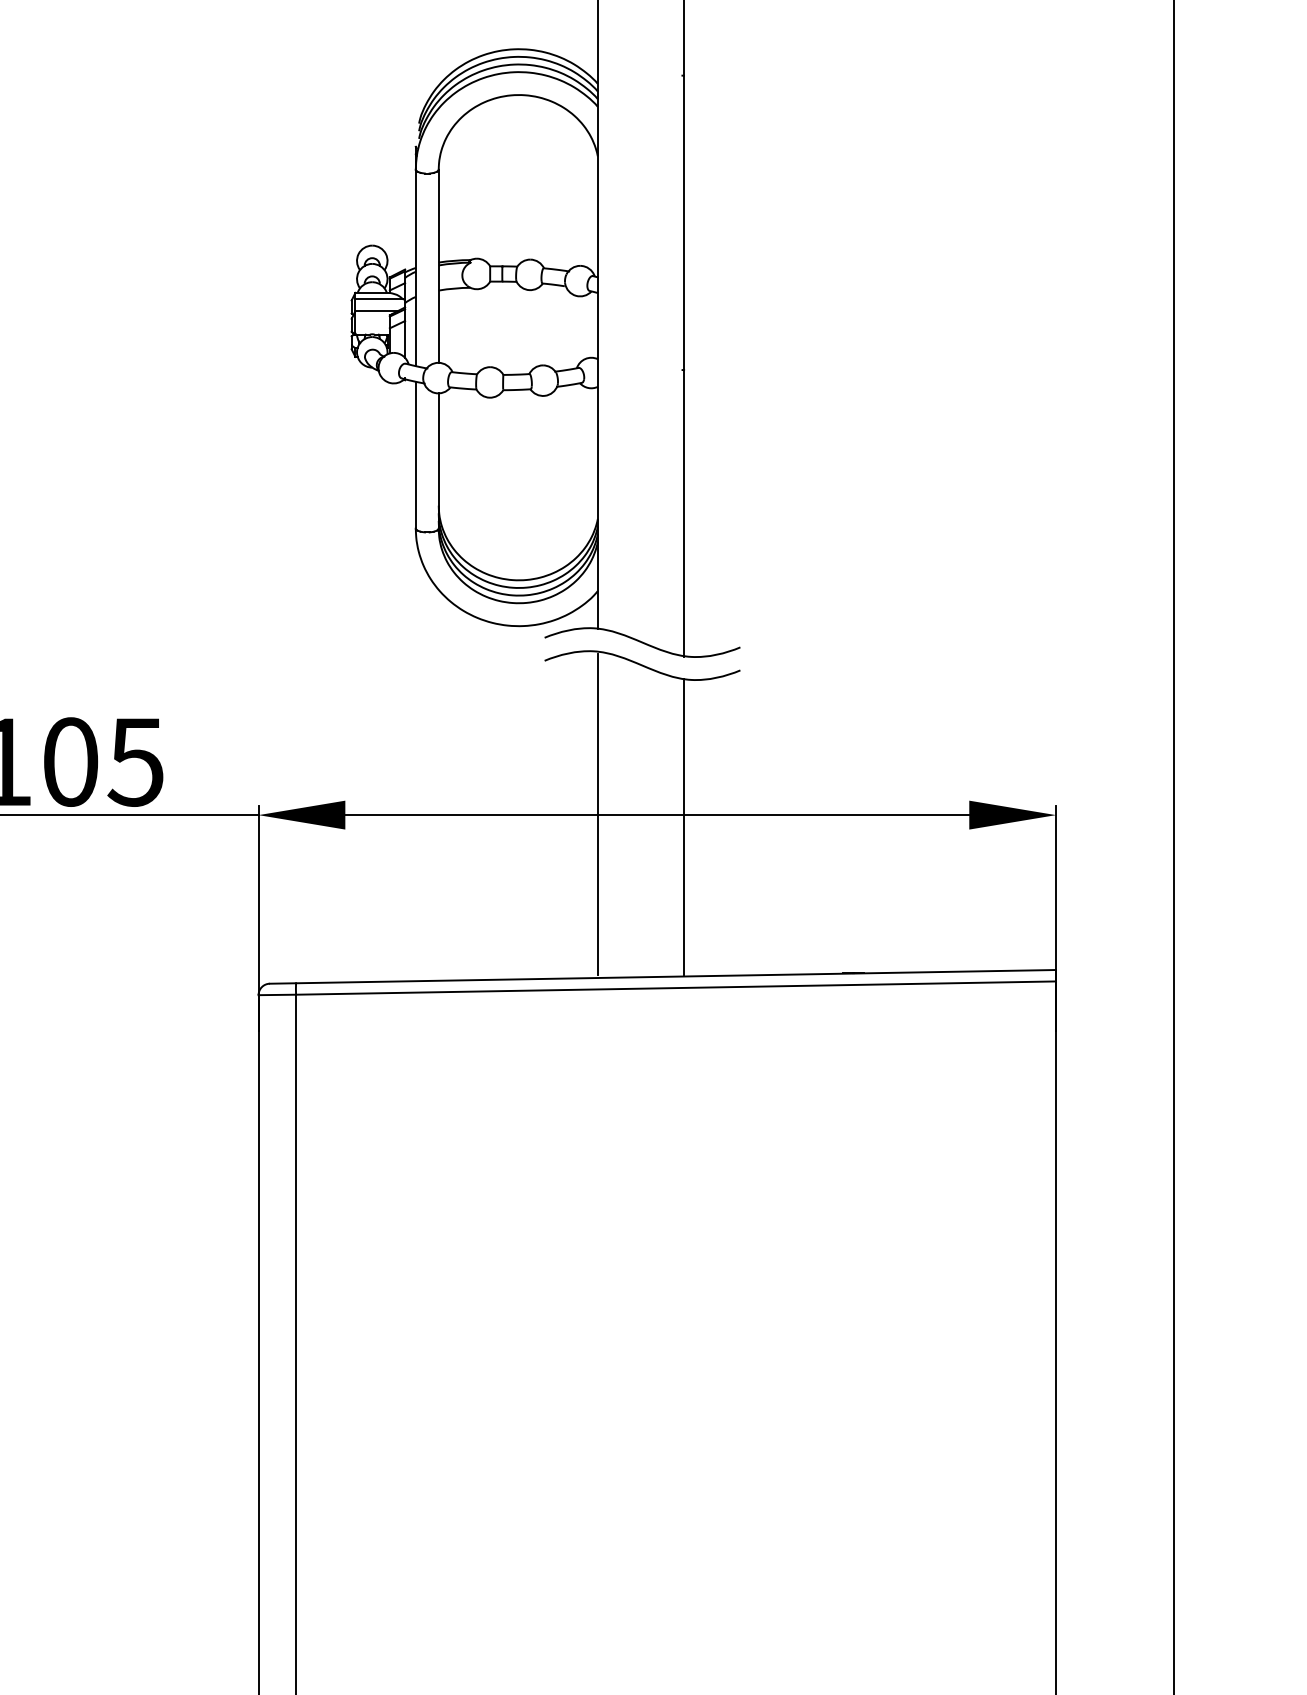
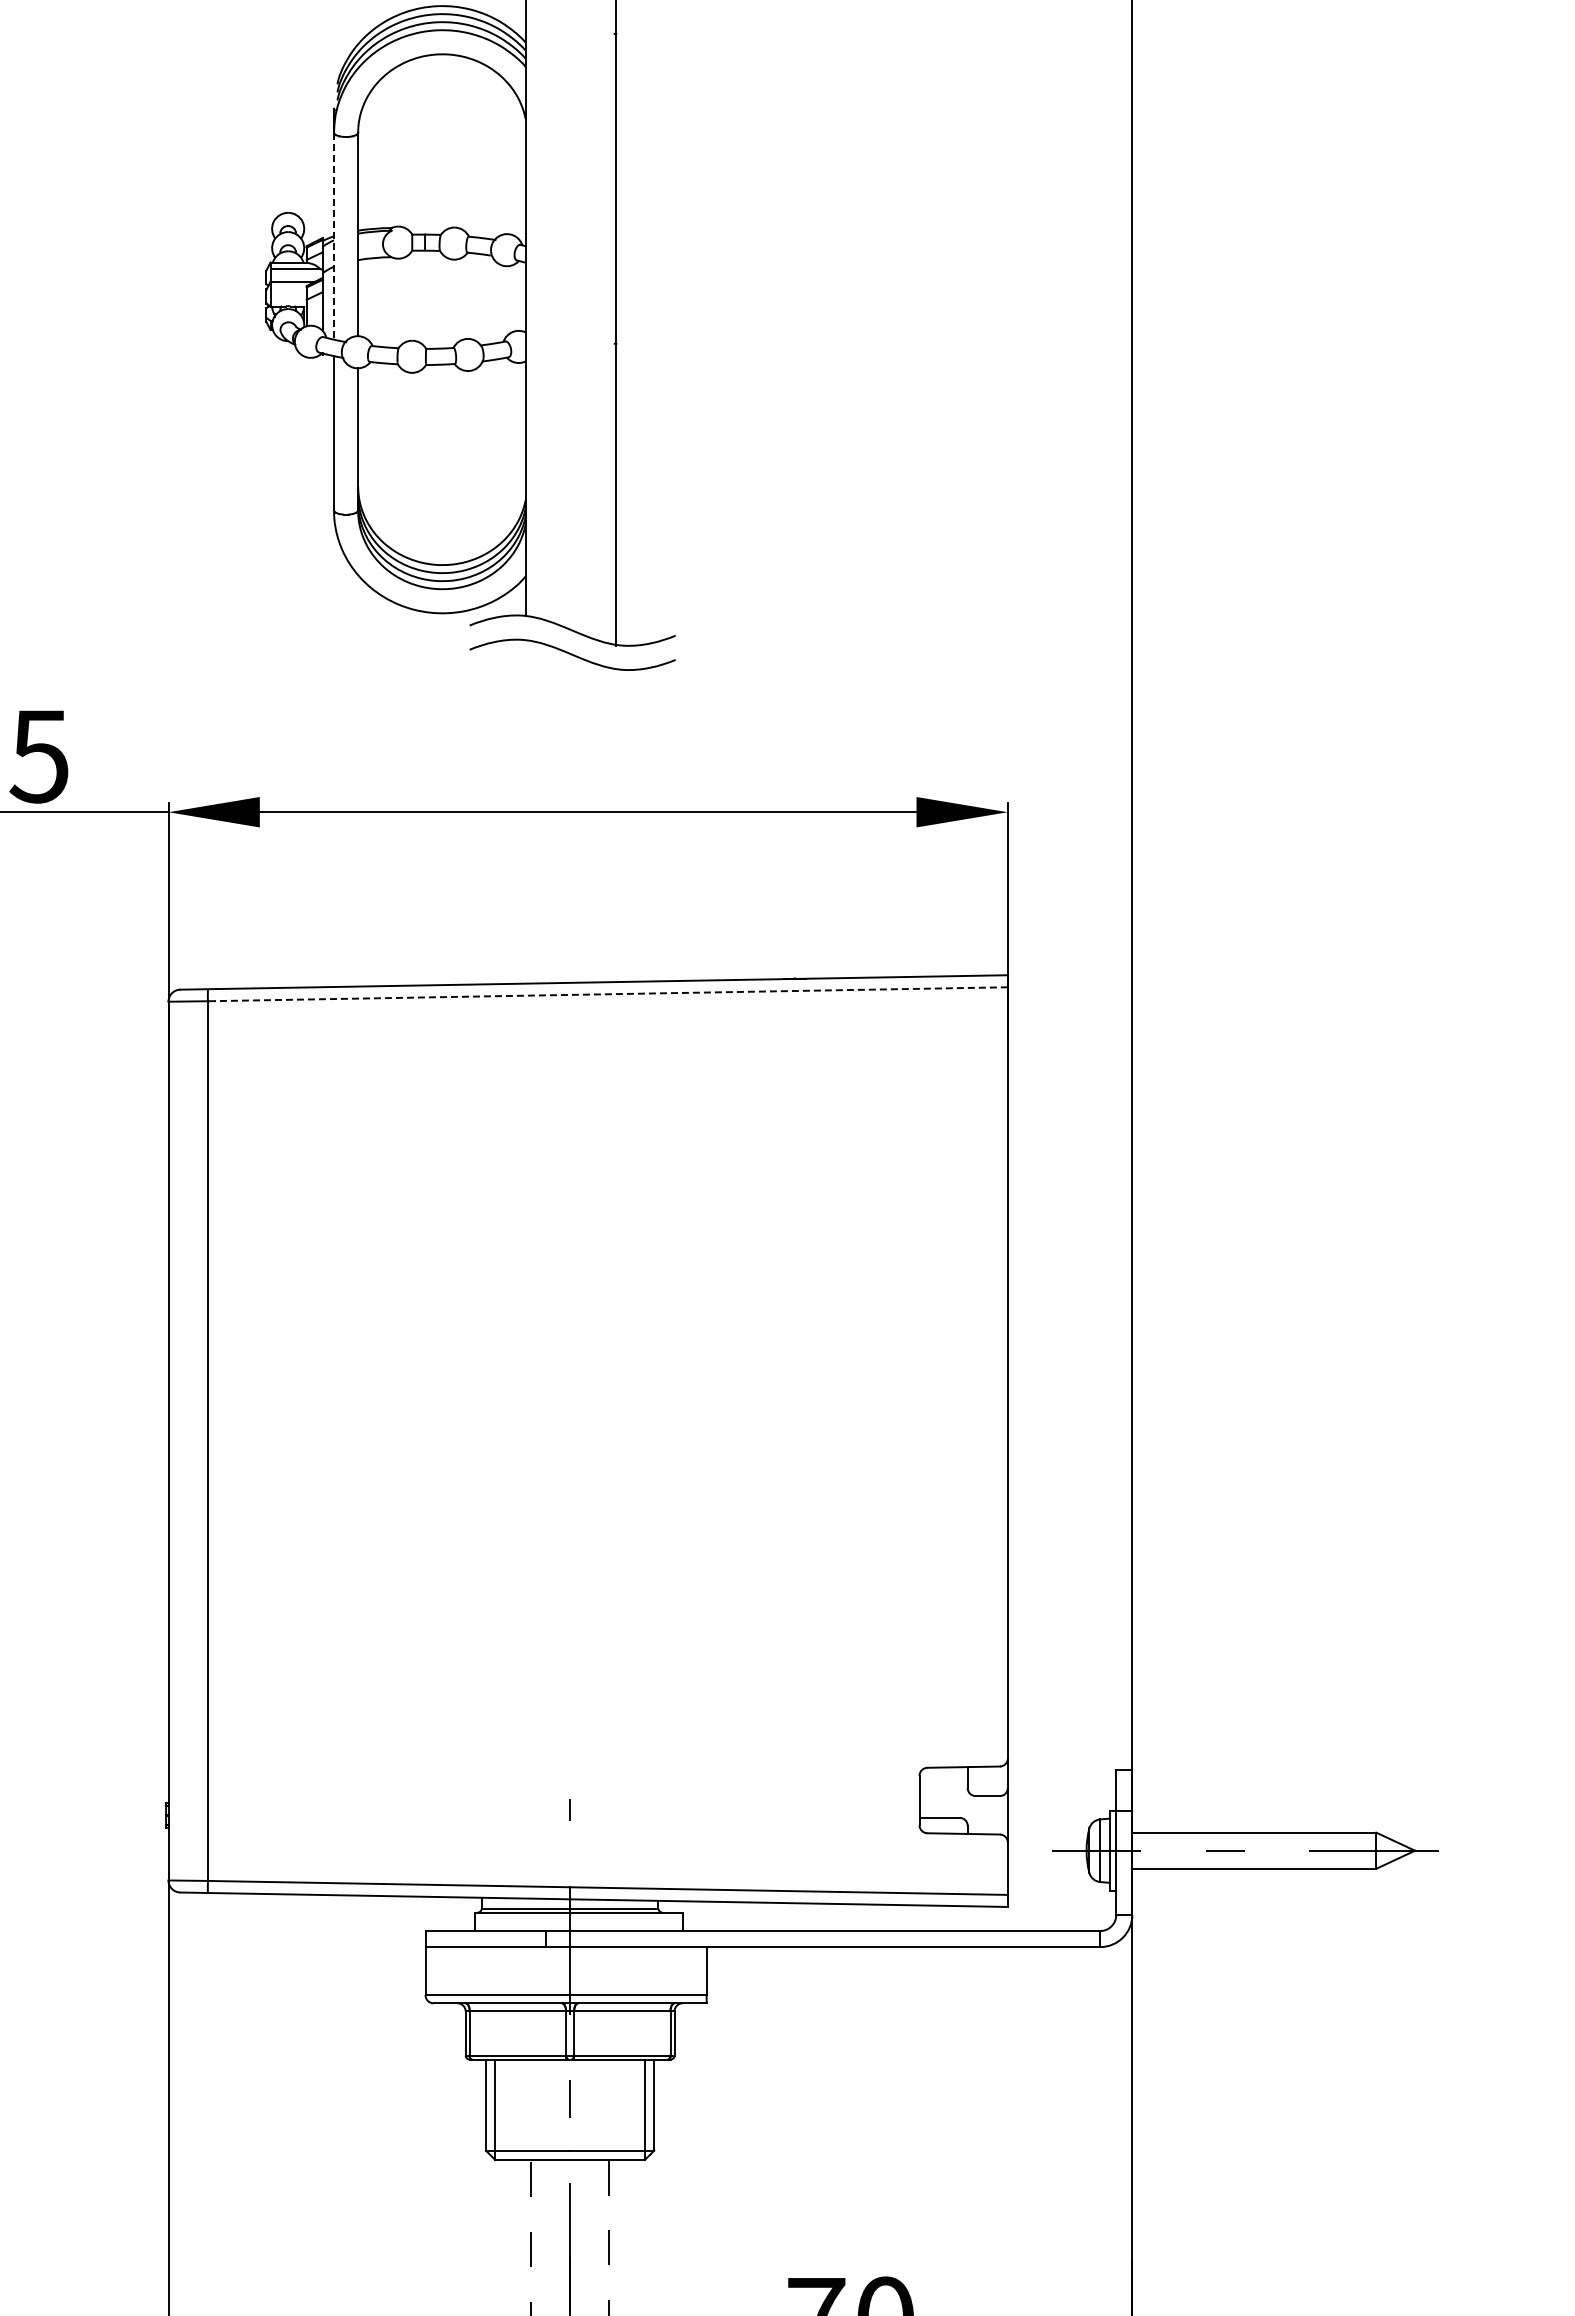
line: (416, 268) -> (334, 236), solid -> dashed
line: (597, 814) -> (525, 811), removed
line: (683, 826) -> (615, 824), removed
line: (675, 988) -> (607, 994), solid -> dashed

